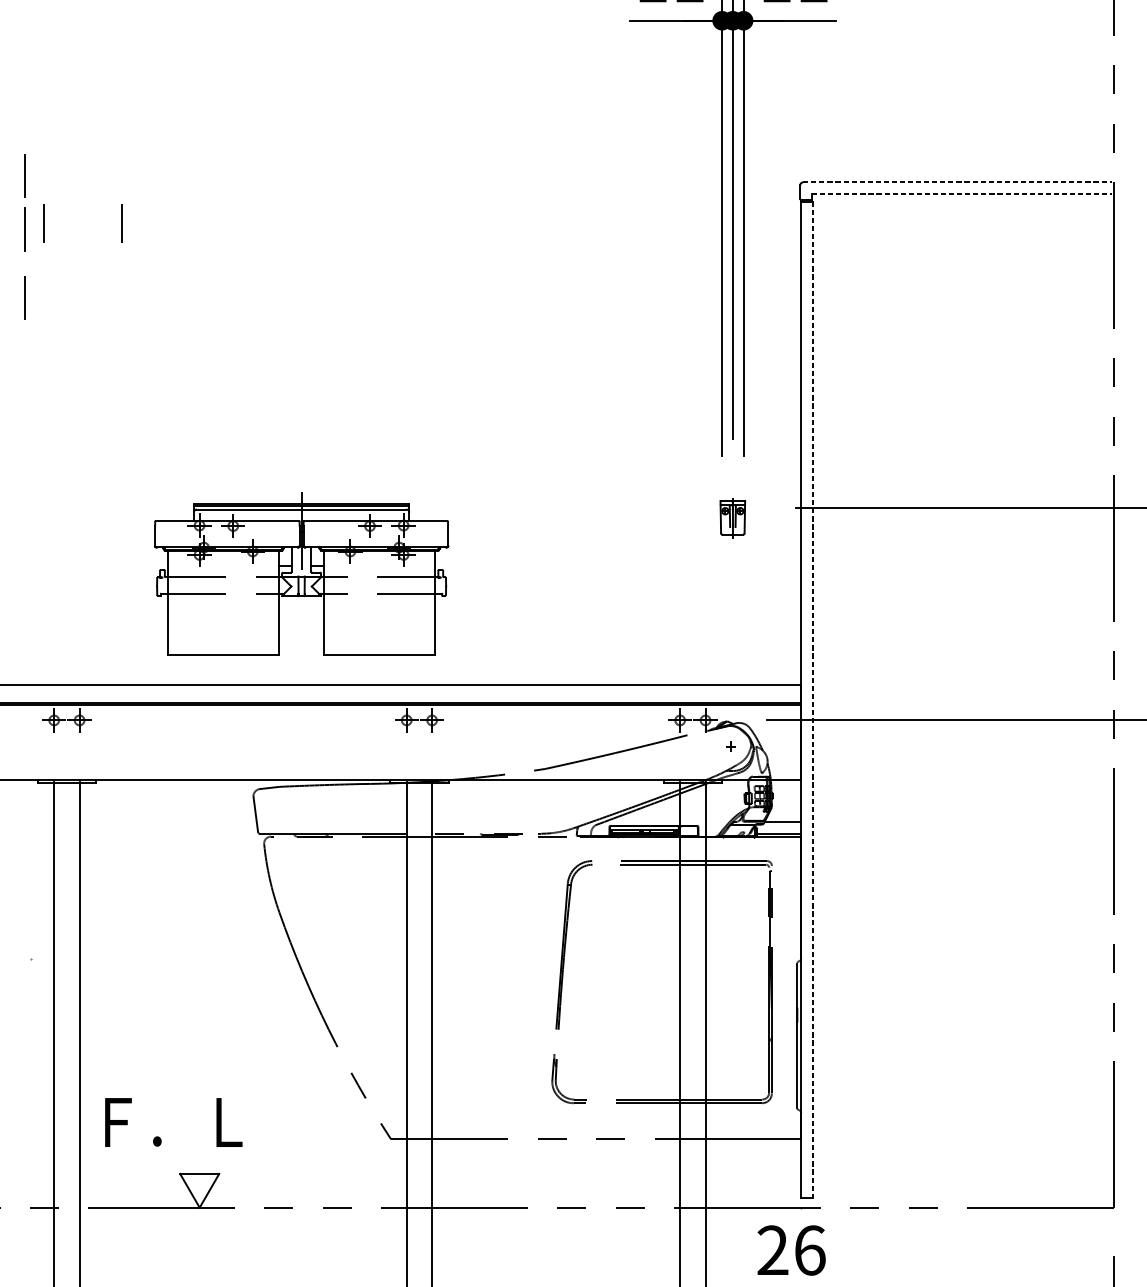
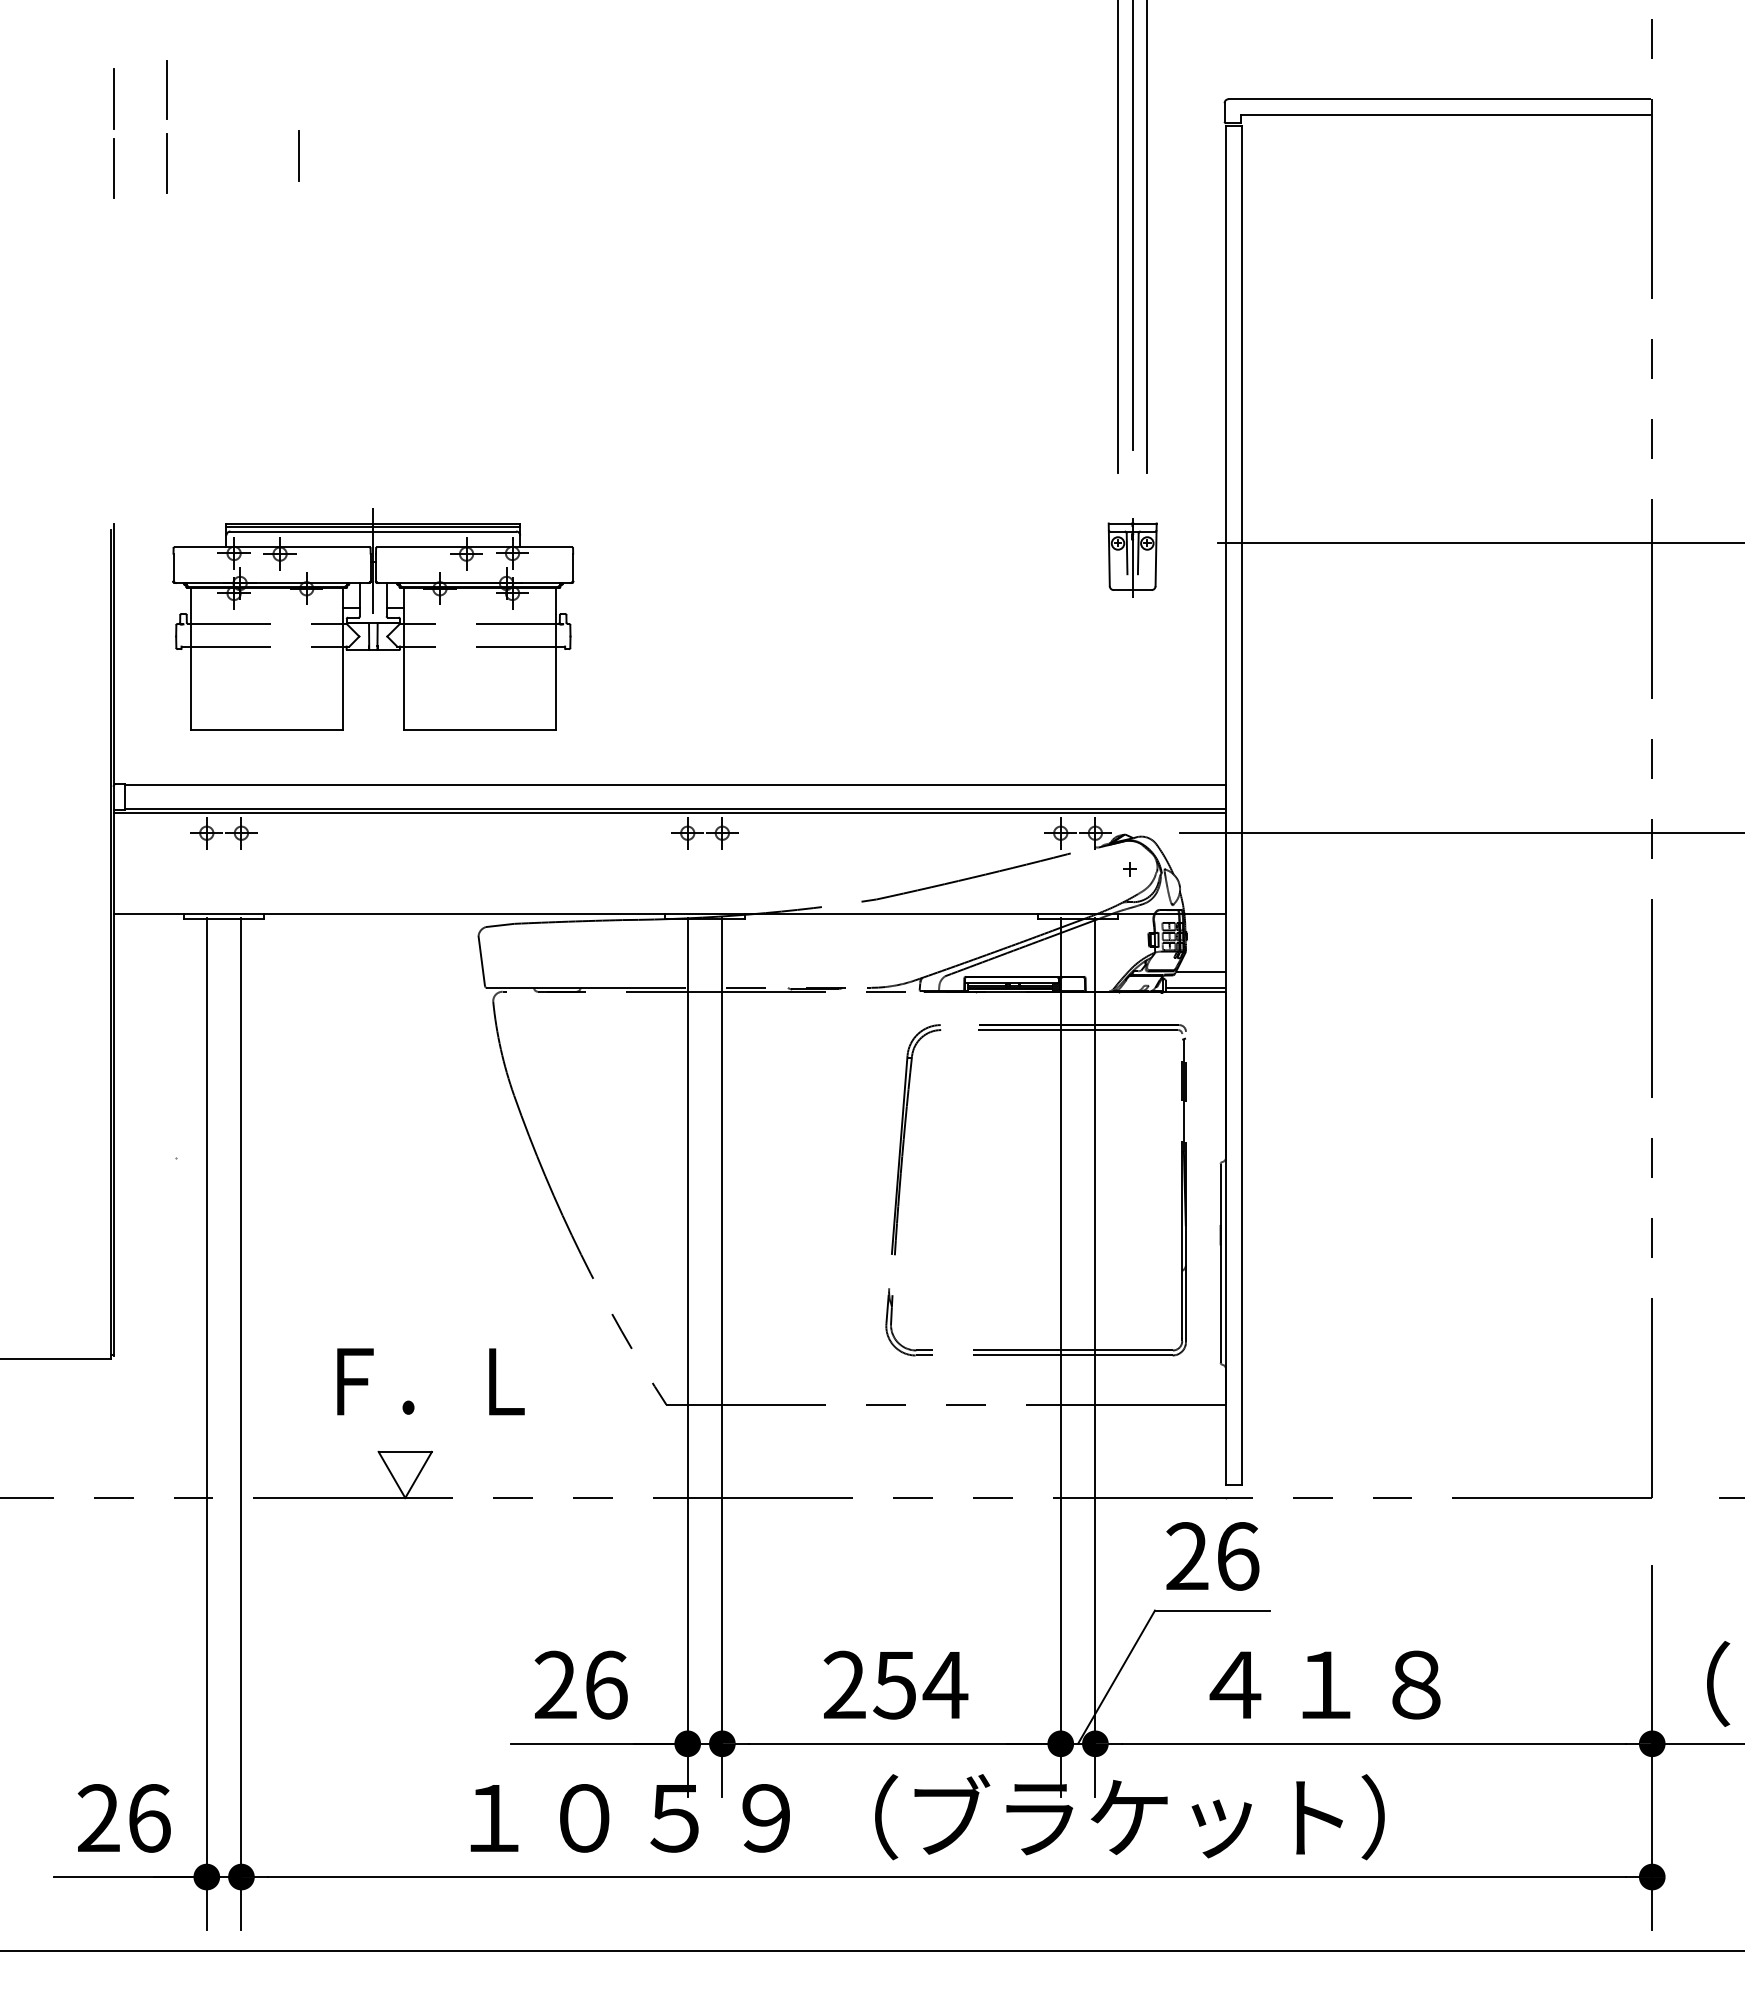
line: (957, 182) -> (1439, 99), dashed -> solid
line: (962, 194) -> (1445, 115), dashed -> solid
line: (43, 223) -> (192, 155), removed
line: (24, 297) -> (166, 256), removed
part: (732, 518) -> (1132, 557), size x1.43
part: (301, 574) -> (373, 619), moved
line: (812, 700) -> (1241, 805), dashed -> solid
text: (173, 1122) -> (430, 1381), moved

